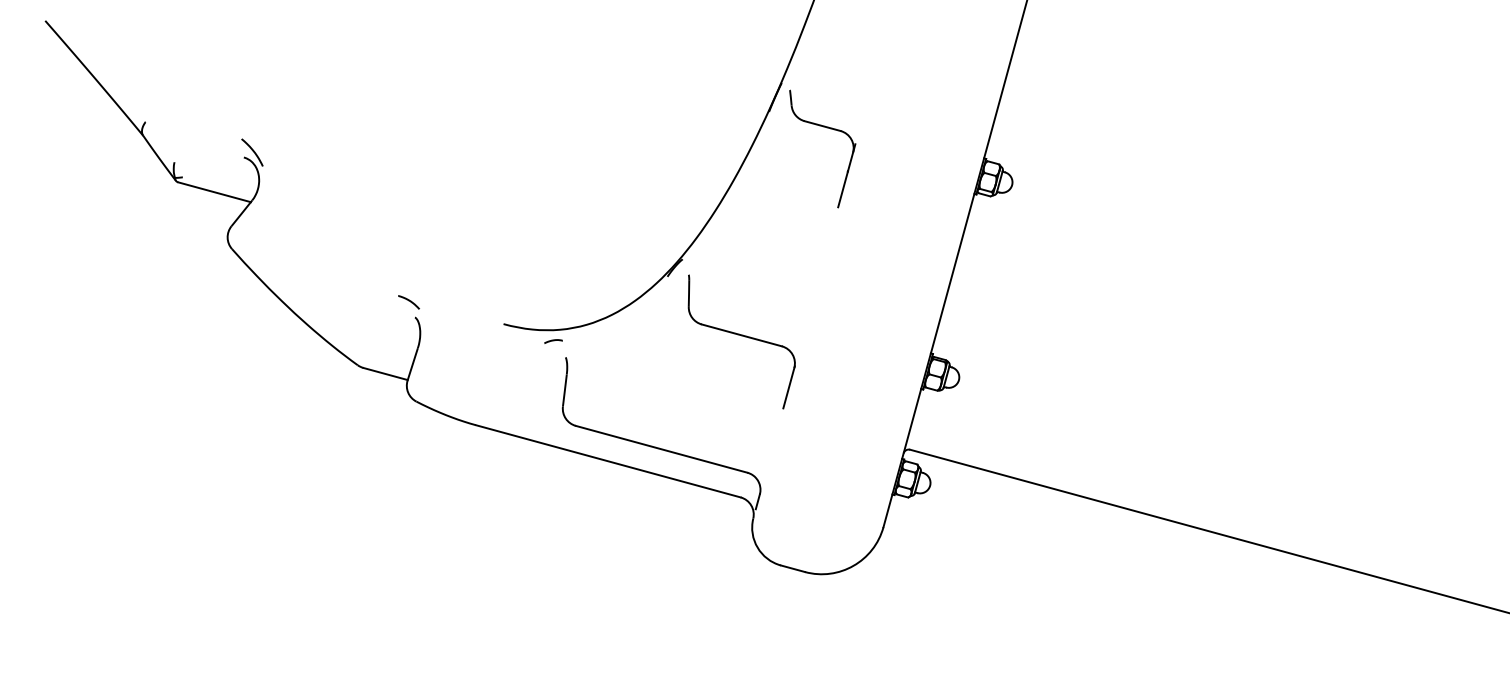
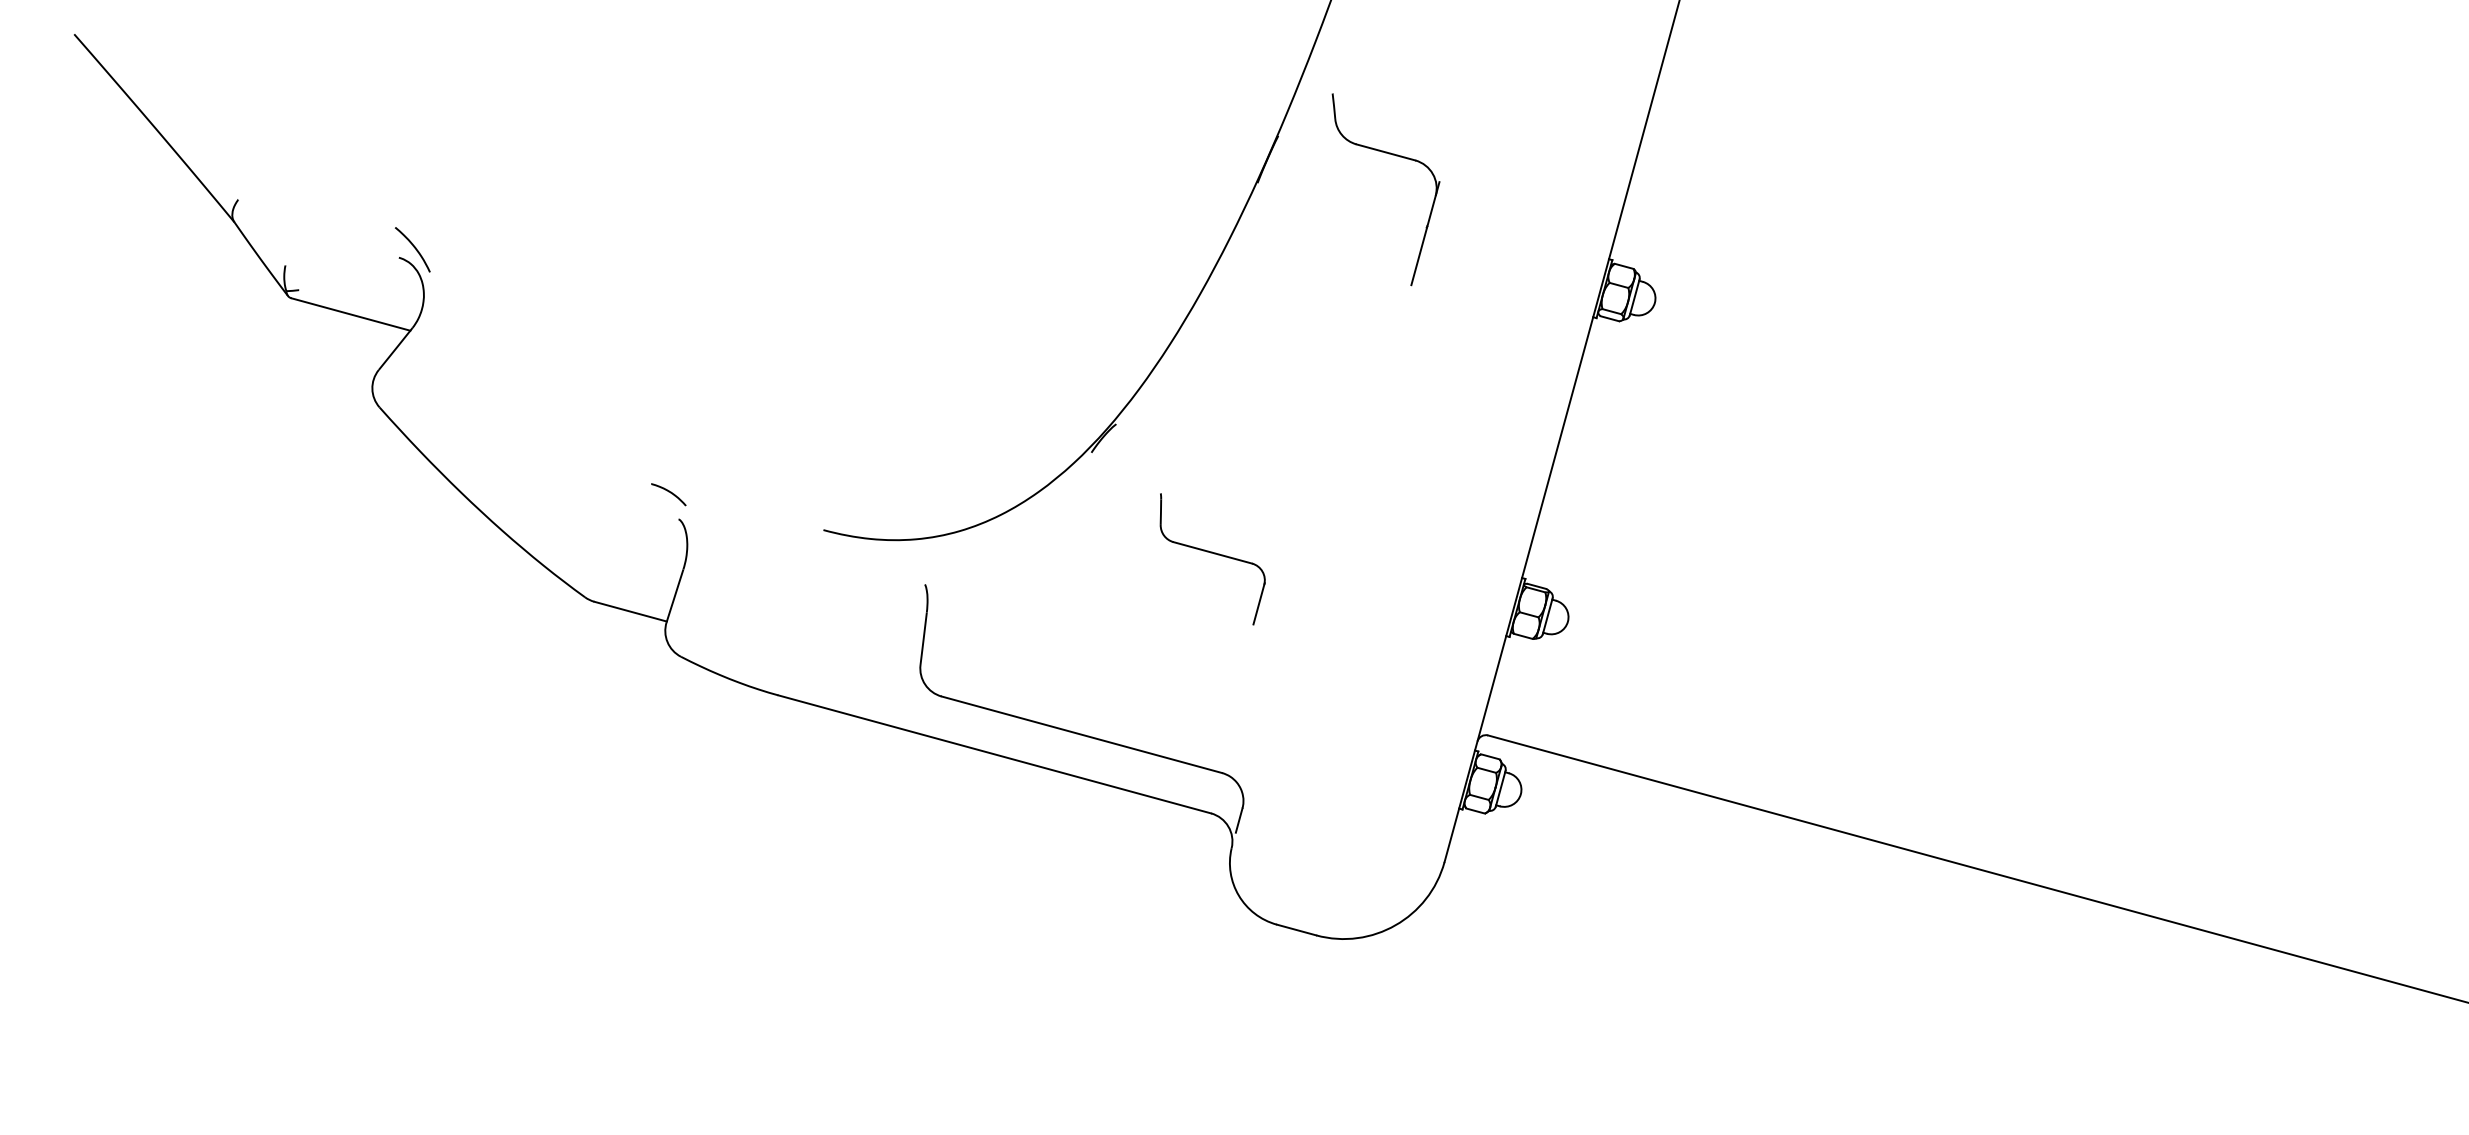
part: (826, 128) -> (1392, 156), moved
curve: (553, 341) -> (905, 558), removed
part: (741, 341) -> (1212, 558), size x0.6

